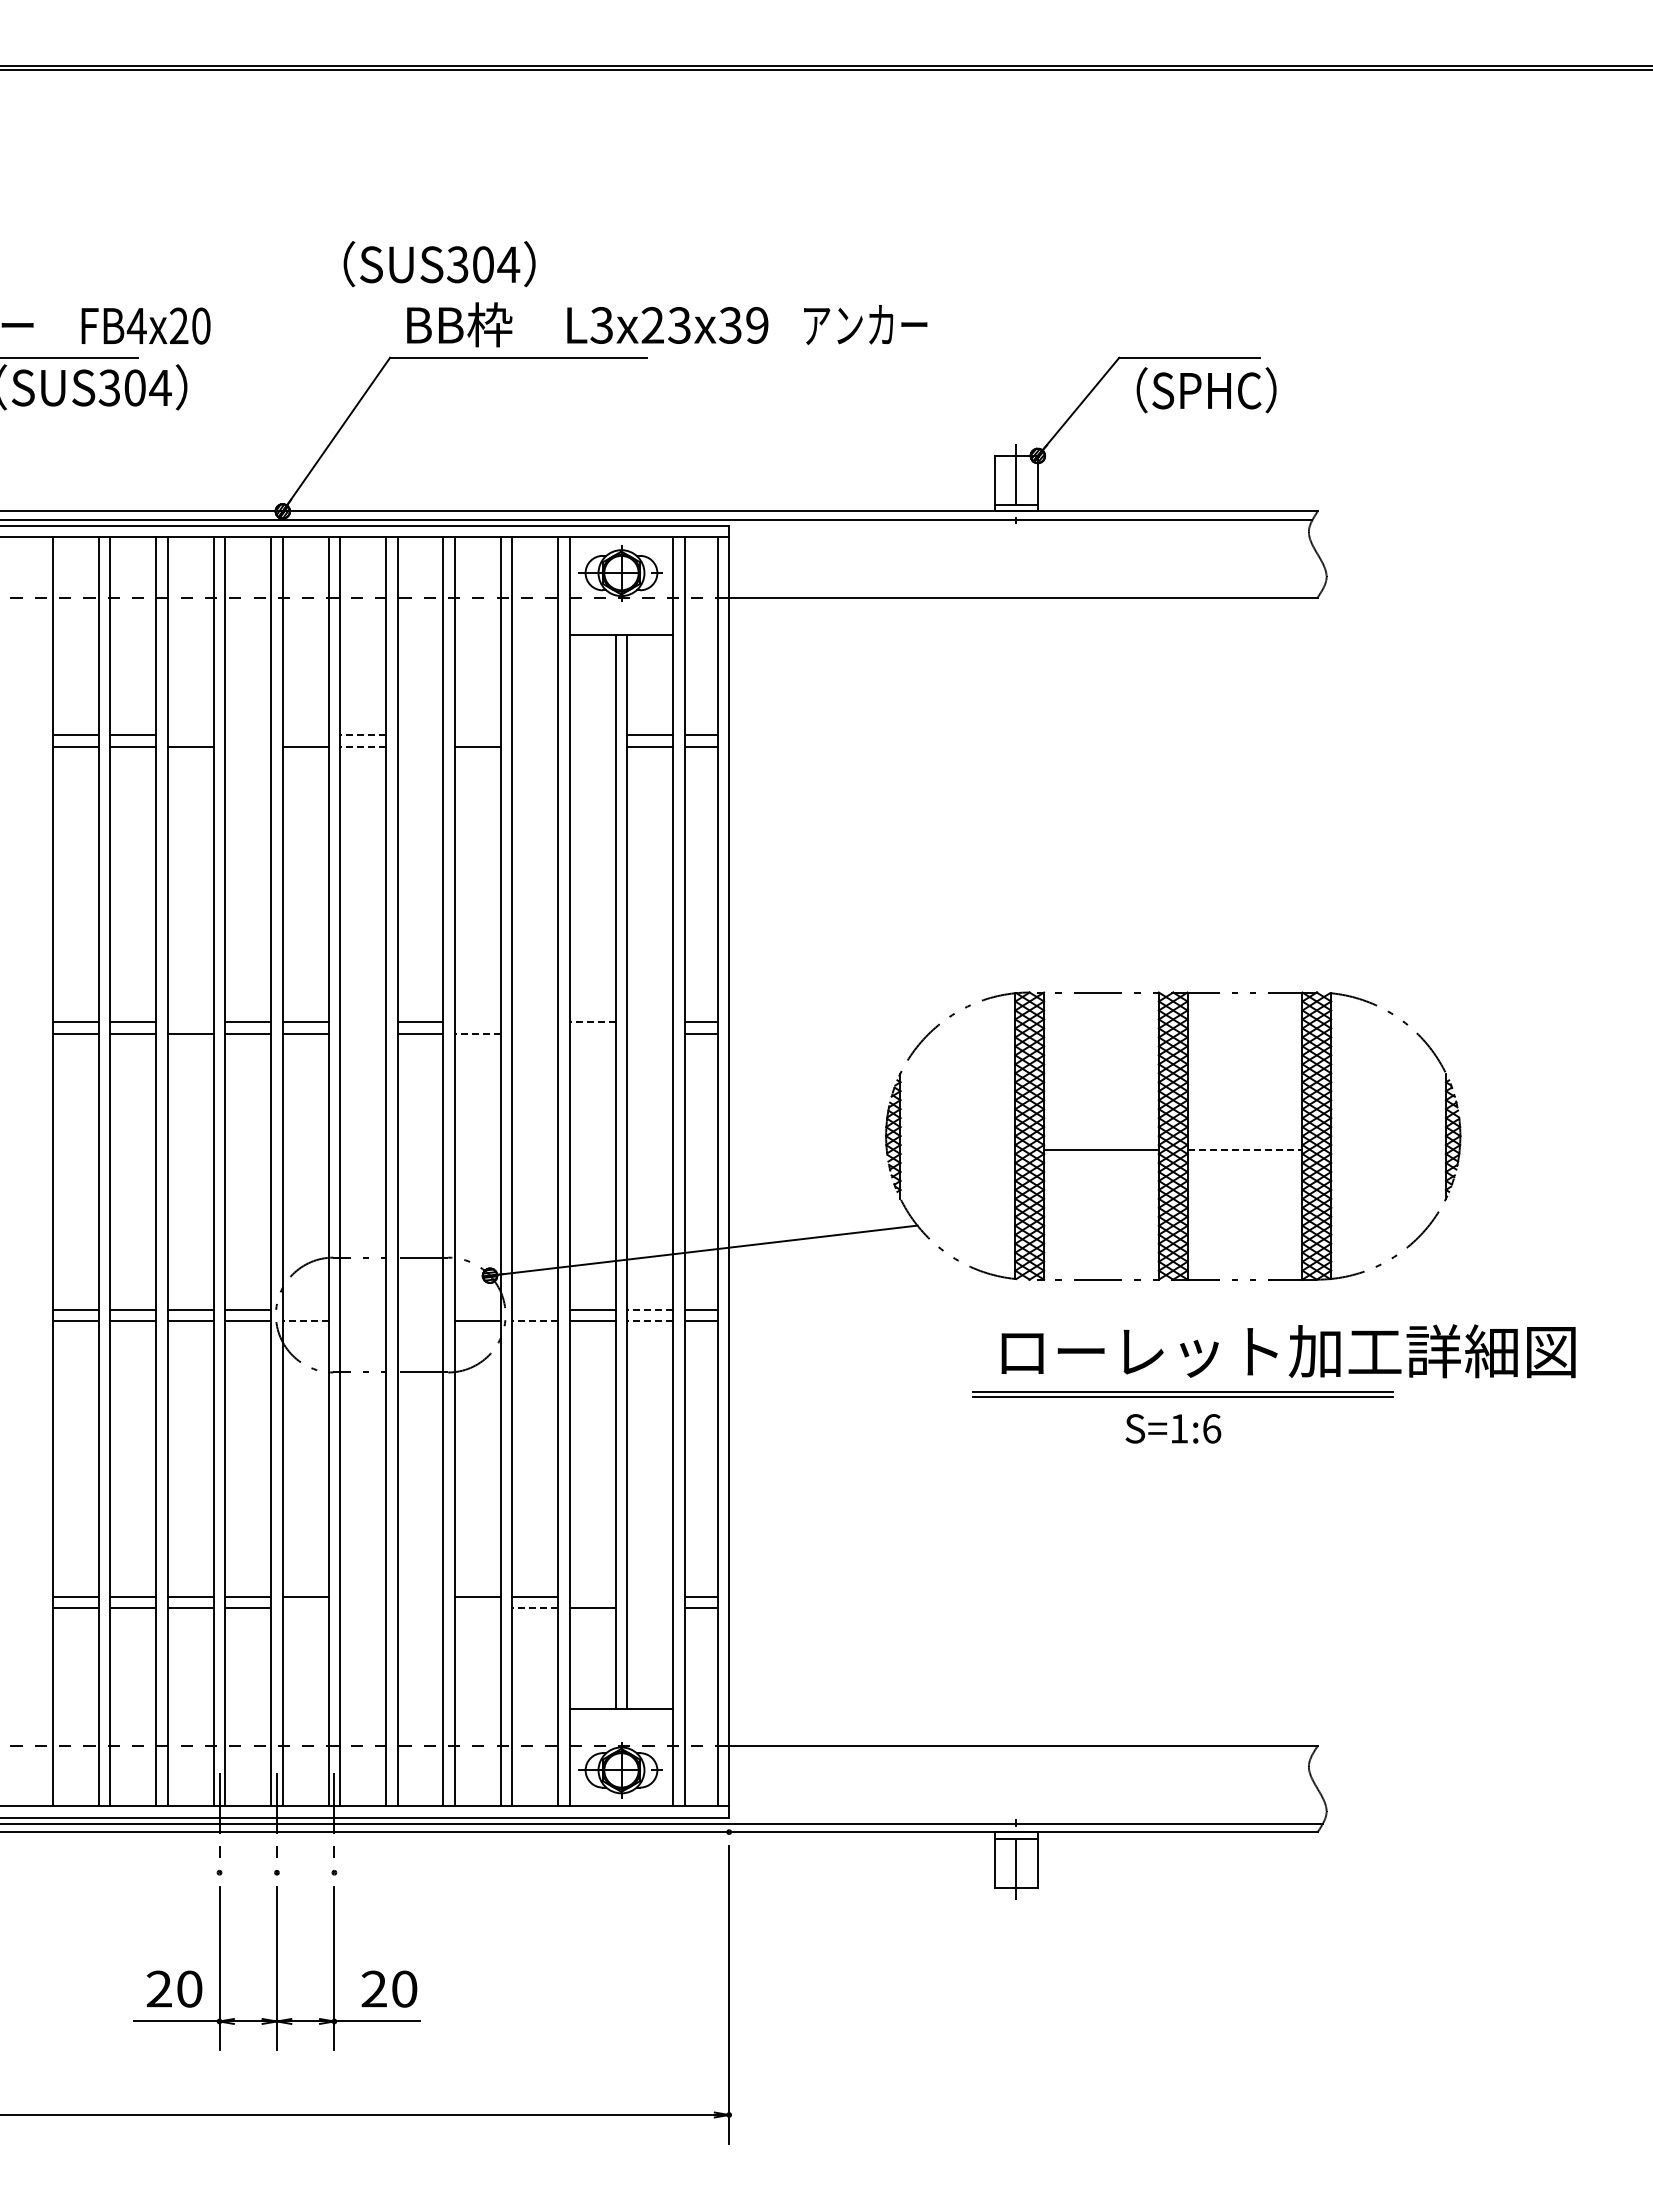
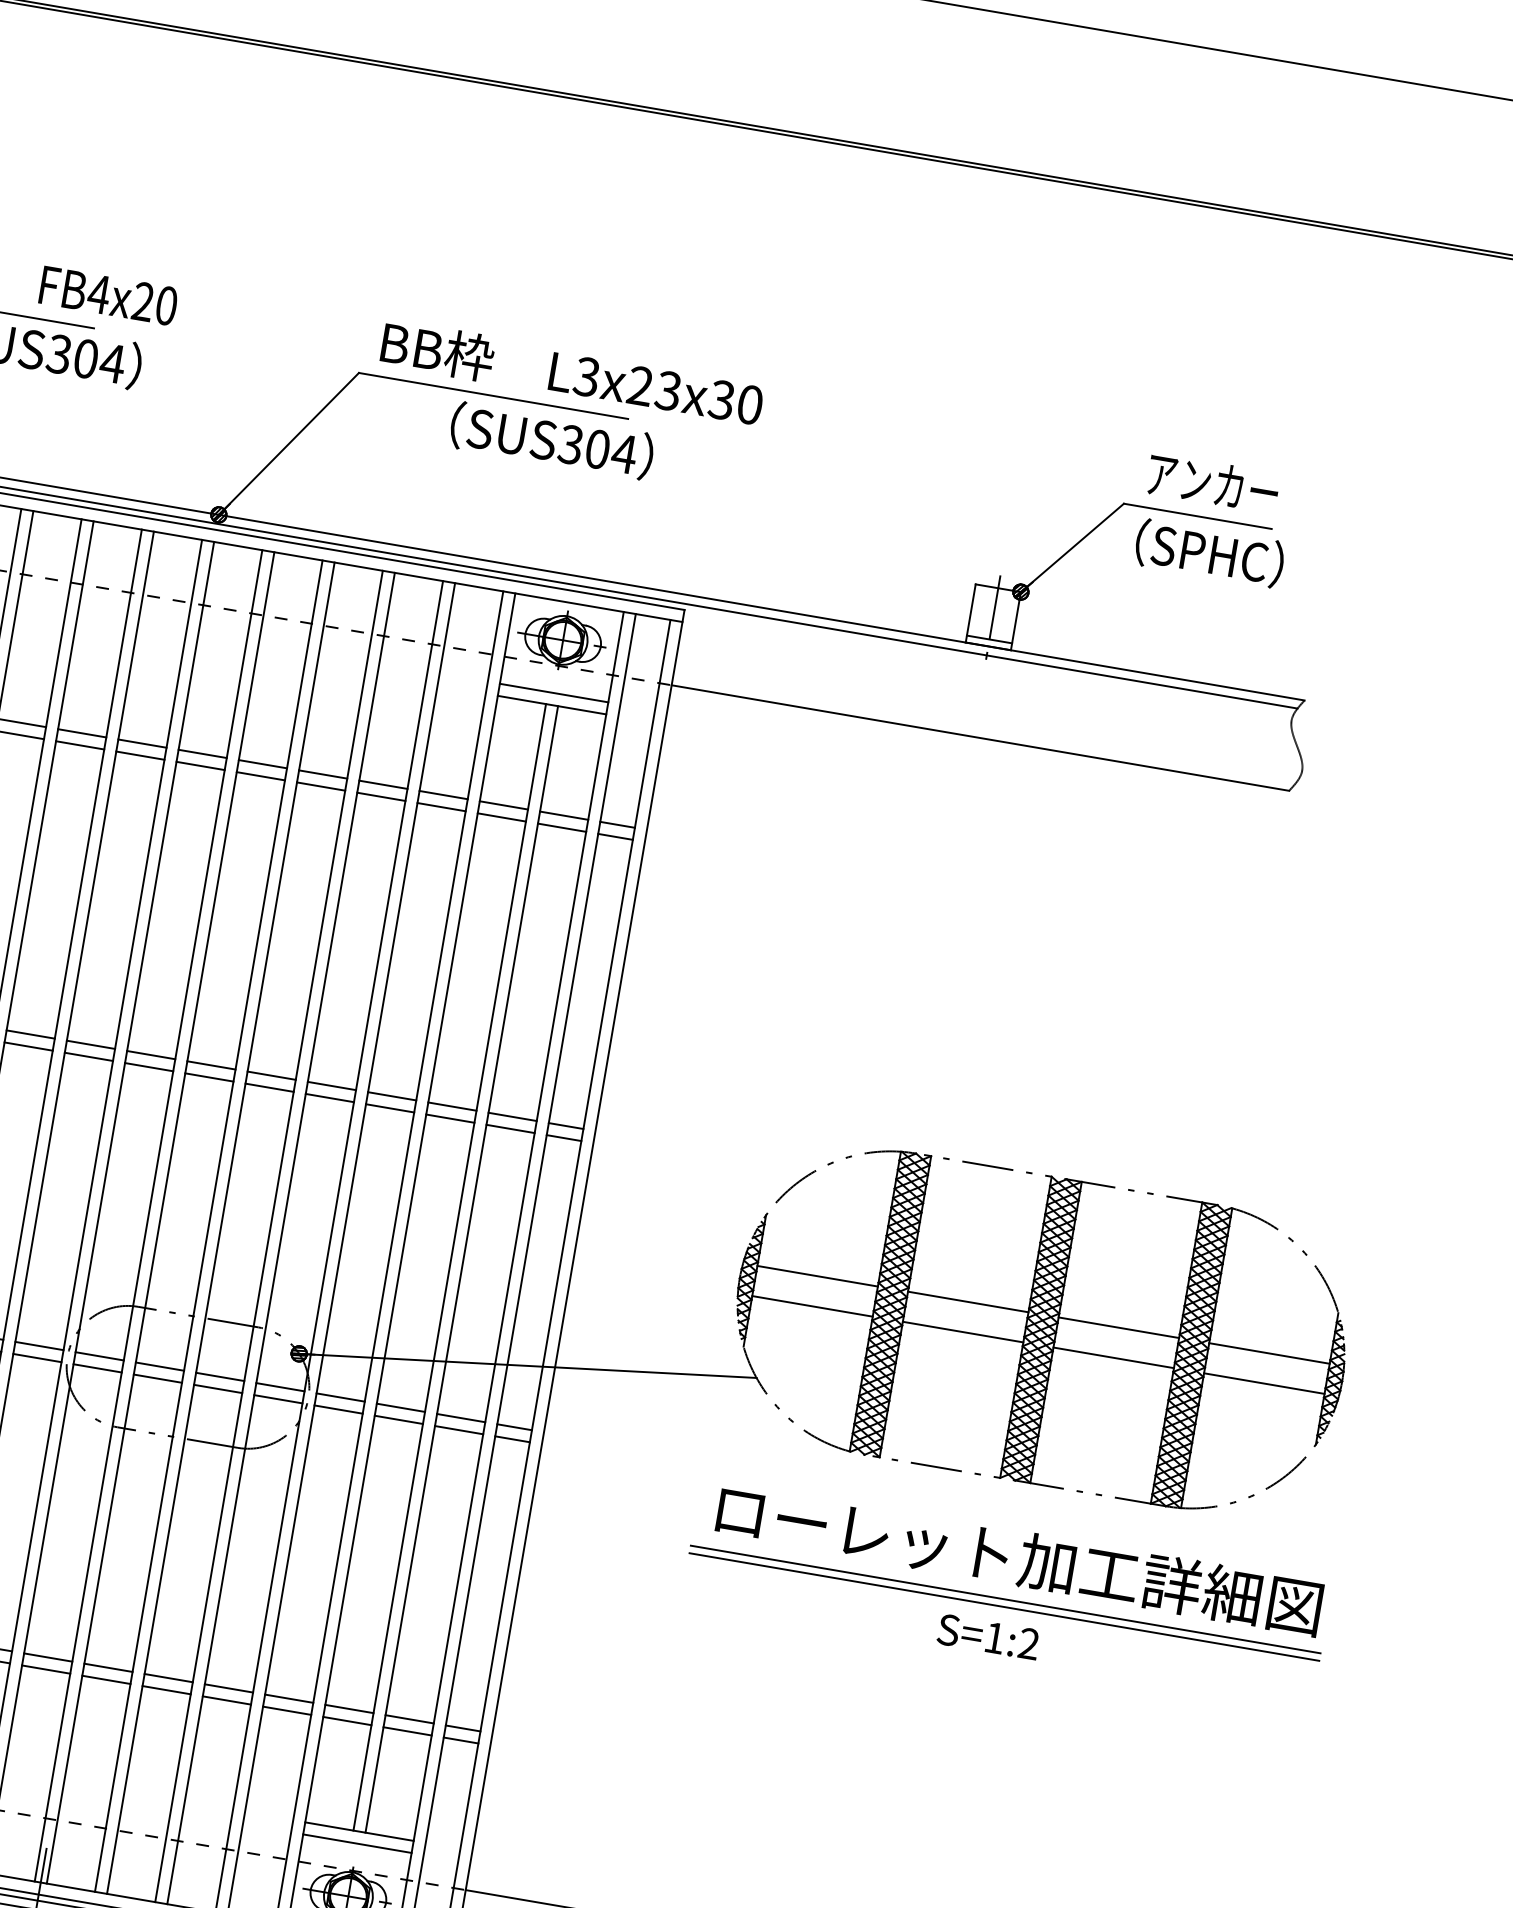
text: (439, 264) -> (551, 441), moved
text: (865, 324) -> (1213, 483), moved
text: (757, 325) -> (750, 404), L3x23x39 -> L3x23x30
line: (621, 623) -> (554, 693), added
line: (190, 735) -> (81, 733), added
line: (248, 735) -> (142, 743), added
line: (305, 735) -> (202, 754), added
line: (363, 735) -> (263, 764), dashed -> solid
line: (420, 735) -> (323, 774), added
line: (477, 735) -> (382, 784), added
line: (535, 735) -> (443, 795), added
line: (592, 735) -> (503, 805), added
line: (248, 746) -> (140, 755), added
line: (363, 746) -> (261, 775), dashed -> solid
line: (420, 746) -> (321, 786), added
line: (535, 746) -> (441, 806), added
line: (592, 746) -> (501, 817), added
line: (190, 1022) -> (30, 1034), added
line: (363, 1022) -> (211, 1065), added
line: (477, 1022) -> (331, 1085), added
line: (535, 1022) -> (392, 1096), added
line: (592, 1022) -> (452, 1106), dashed -> solid
line: (650, 1022) -> (512, 1116), added
line: (363, 1033) -> (209, 1077), added
line: (477, 1033) -> (329, 1097), dashed -> solid
line: (535, 1033) -> (390, 1107), added
line: (592, 1033) -> (450, 1118), added
line: (650, 1033) -> (510, 1128), added
line: (957, 1121) -> (817, 1275), added
line: (1101, 1121) -> (968, 1301), added
line: (1244, 1121) -> (1118, 1327), added
line: (1388, 1121) -> (1269, 1353), added
line: (957, 1150) -> (812, 1306), added
line: (1245, 1150) -> (1114, 1357), dashed -> solid
line: (1388, 1150) -> (1264, 1383), added
line: (305, 1309) -> (99, 1356), added
line: (363, 1309) -> (160, 1366), added
line: (420, 1309) -> (220, 1376), added
line: (477, 1309) -> (280, 1387), added
line: (535, 1309) -> (340, 1397), added
line: (650, 1309) -> (461, 1418), dashed -> solid
line: (305, 1321) -> (97, 1368), dashed -> solid
line: (363, 1321) -> (158, 1379), added
line: (420, 1321) -> (218, 1389), added
line: (535, 1321) -> (338, 1410), dashed -> solid
line: (650, 1321) -> (459, 1430), dashed -> solid
text: (1288, 1351) -> (1019, 1558), moved
part: (1182, 1394) -> (1004, 1602), size x1.43
text: (1212, 1428) -> (1029, 1643), S=1:6 -> S=1:2
line: (363, 1596) -> (108, 1667), added
line: (420, 1596) -> (168, 1677), added
line: (592, 1596) -> (349, 1708), added
line: (650, 1596) -> (410, 1719), added
line: (305, 1608) -> (45, 1669), added
line: (363, 1608) -> (106, 1680), added
line: (420, 1608) -> (166, 1690), added
line: (477, 1608) -> (226, 1700), added
line: (535, 1608) -> (287, 1711), dashed -> solid
line: (650, 1608) -> (407, 1731), added
line: (621, 1720) -> (357, 1844), added

